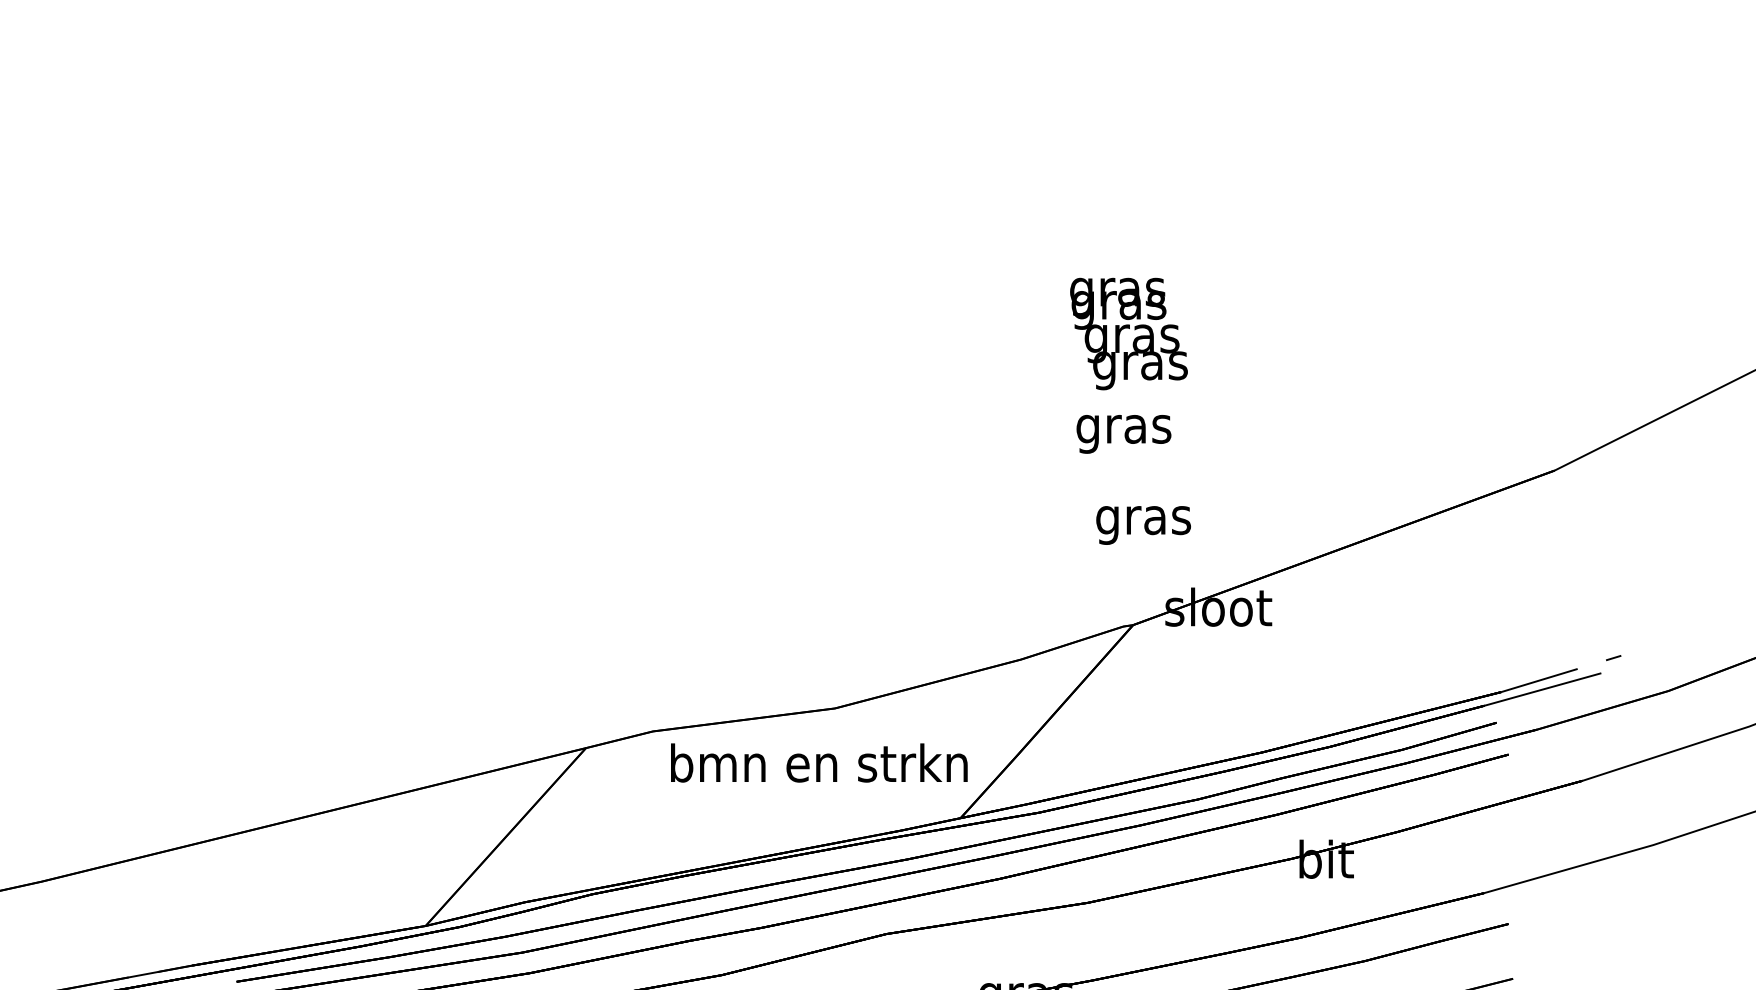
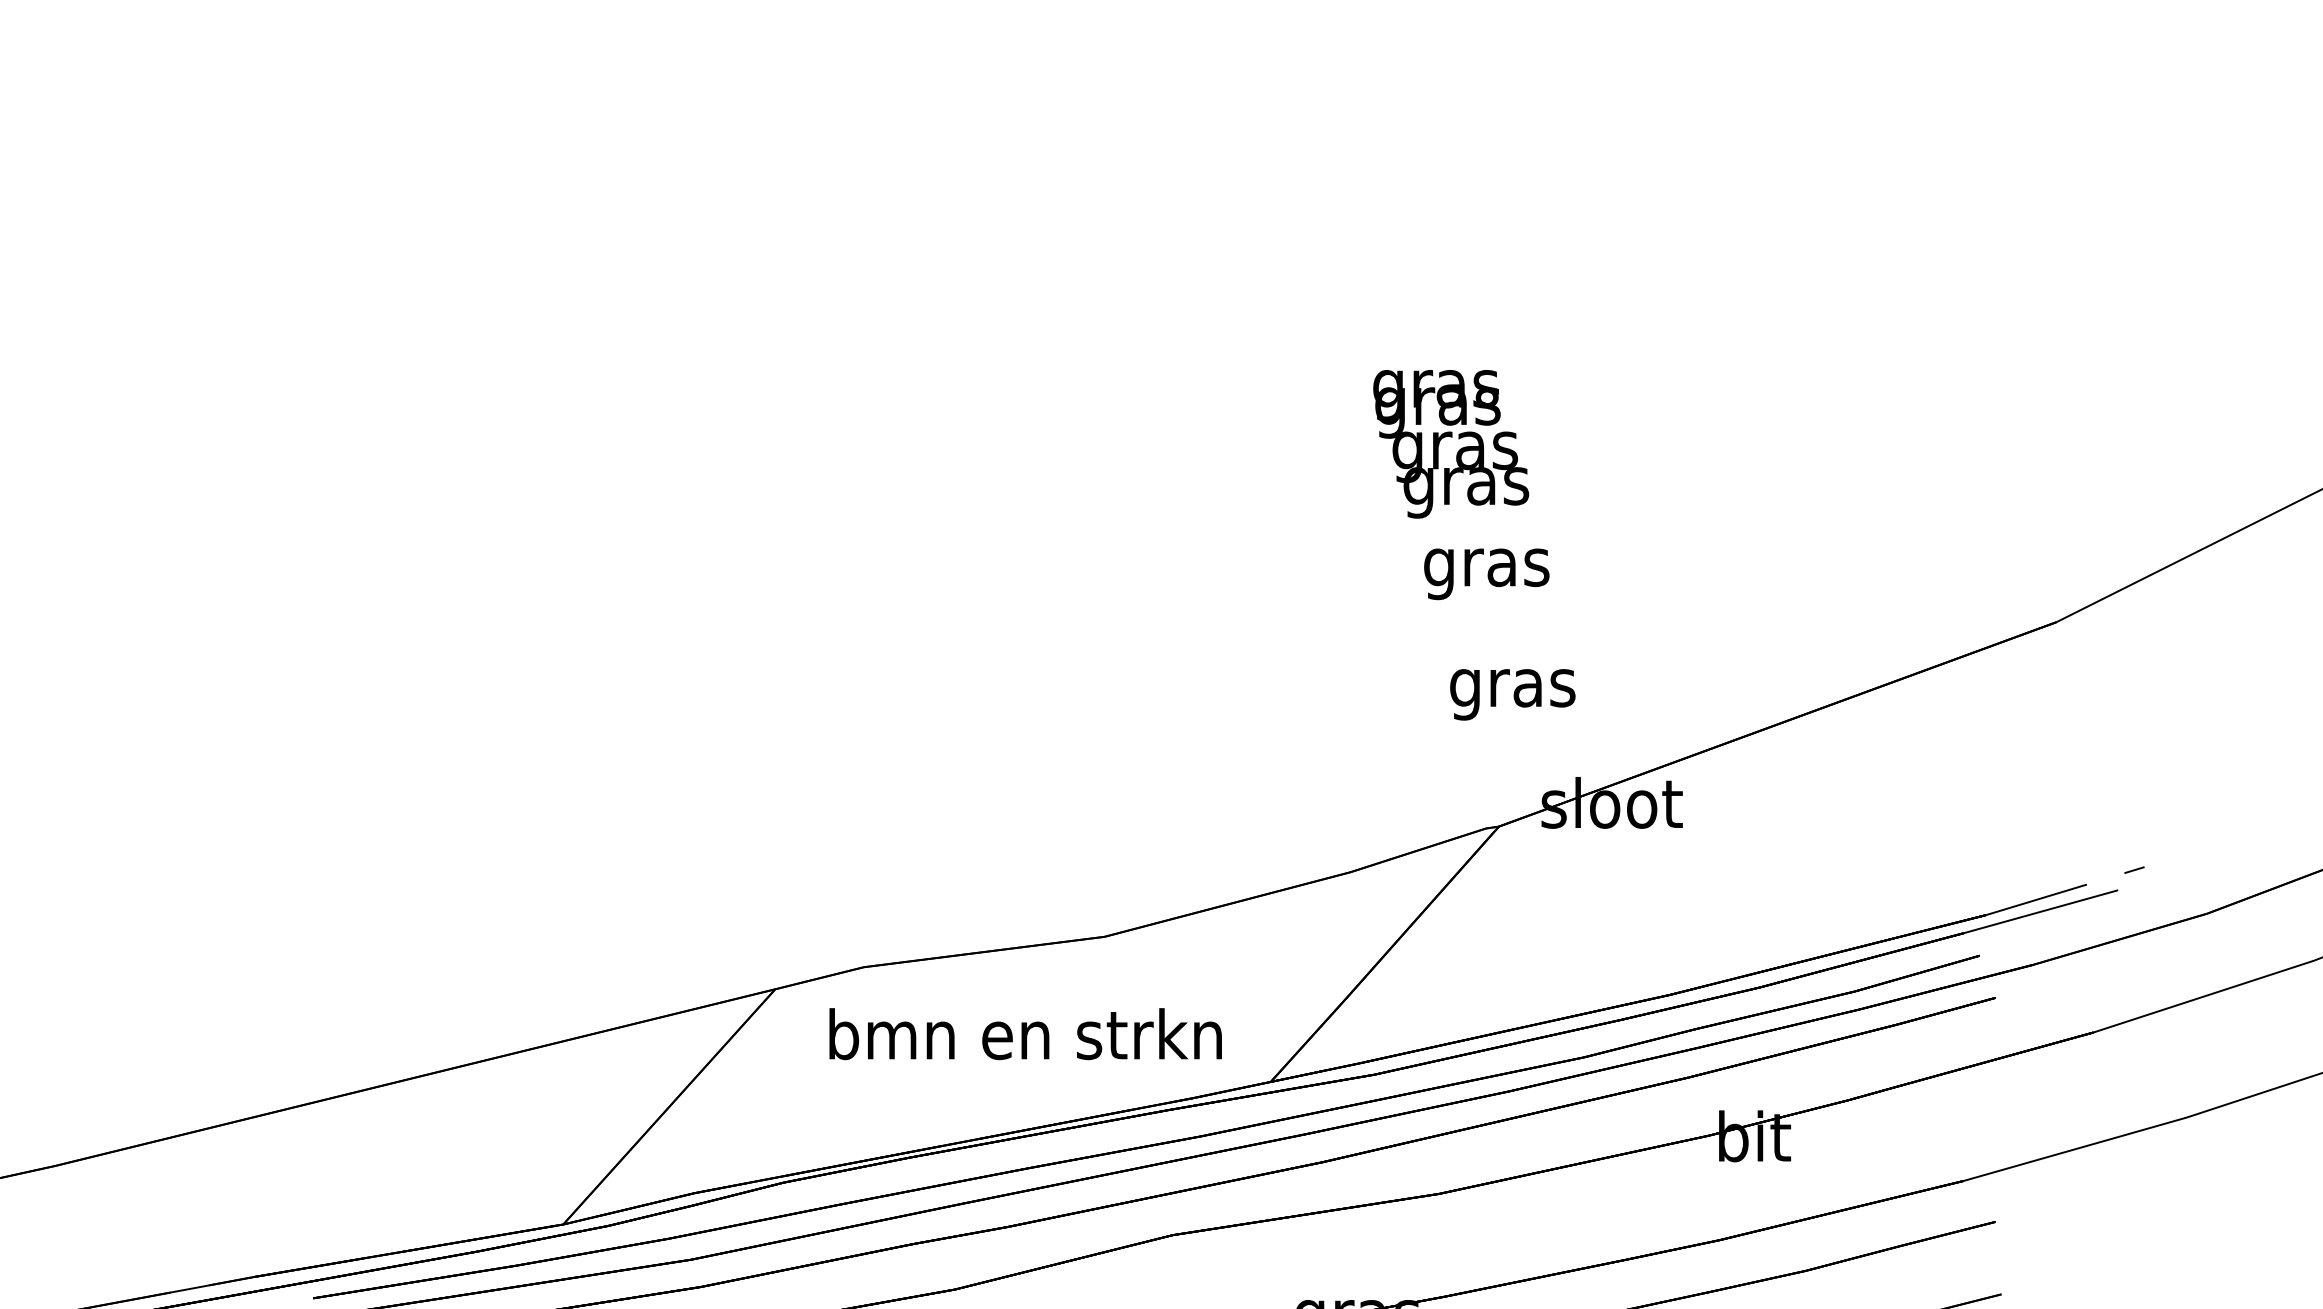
text: (1128, 333) -> (1450, 443), moved
text: (819, 762) -> (1025, 1033), moved

